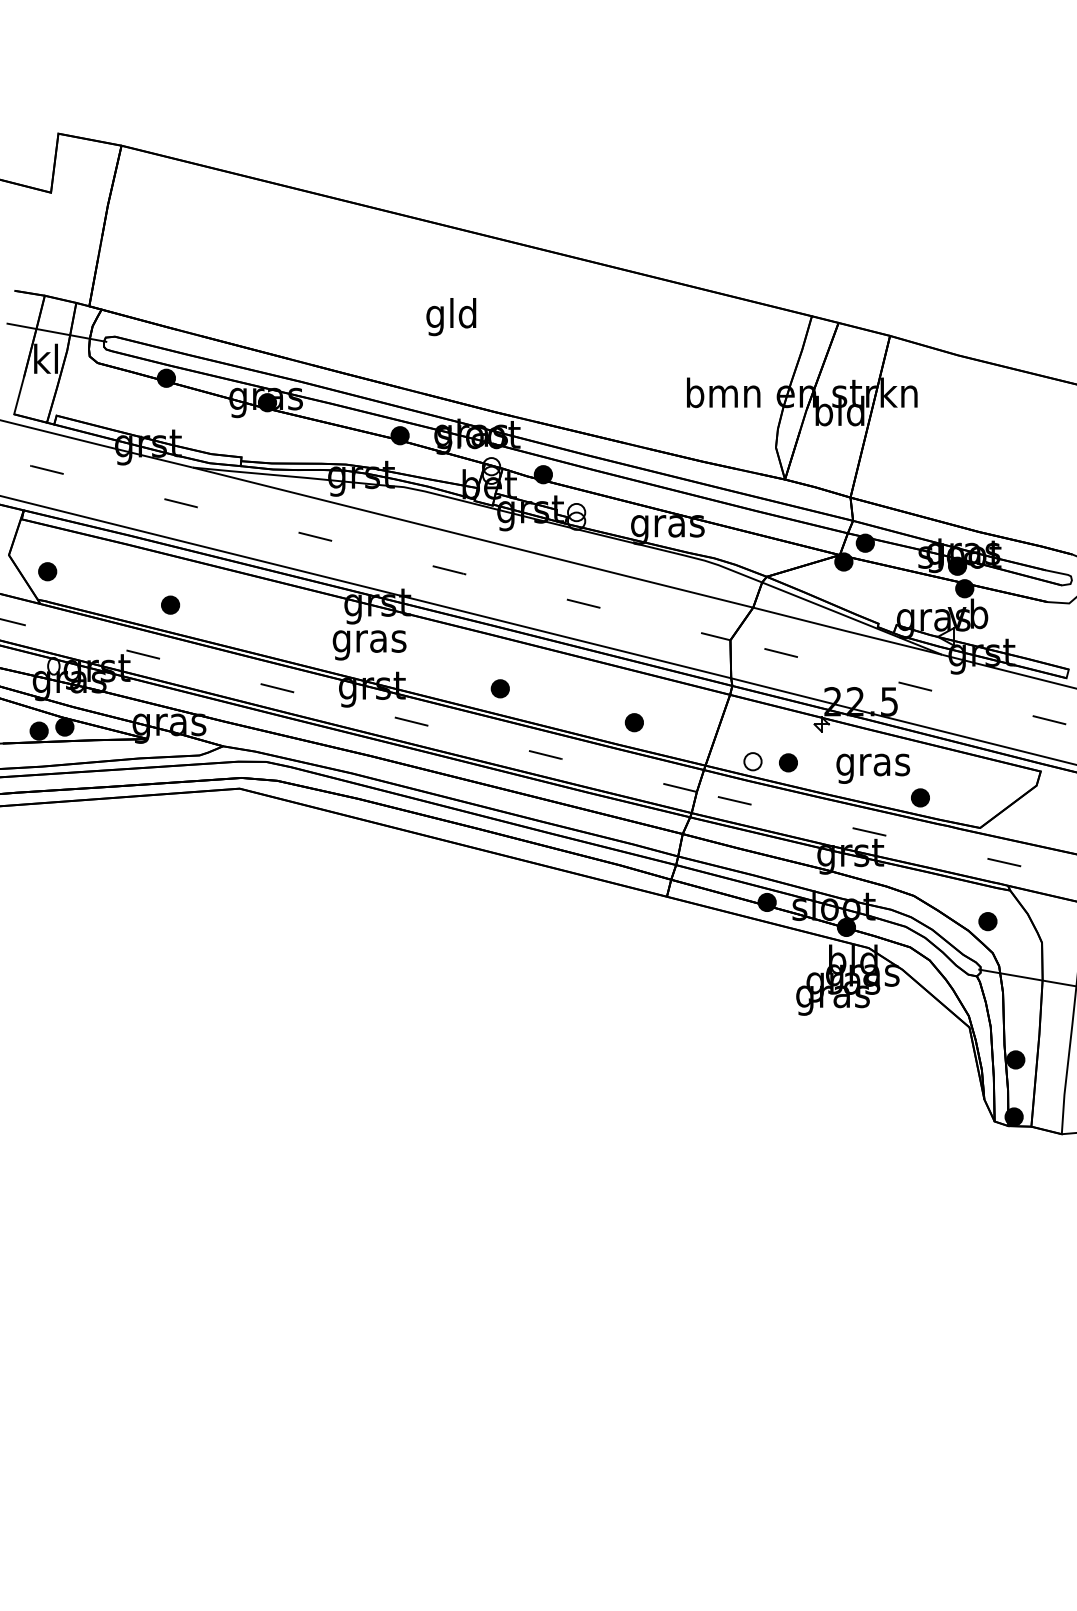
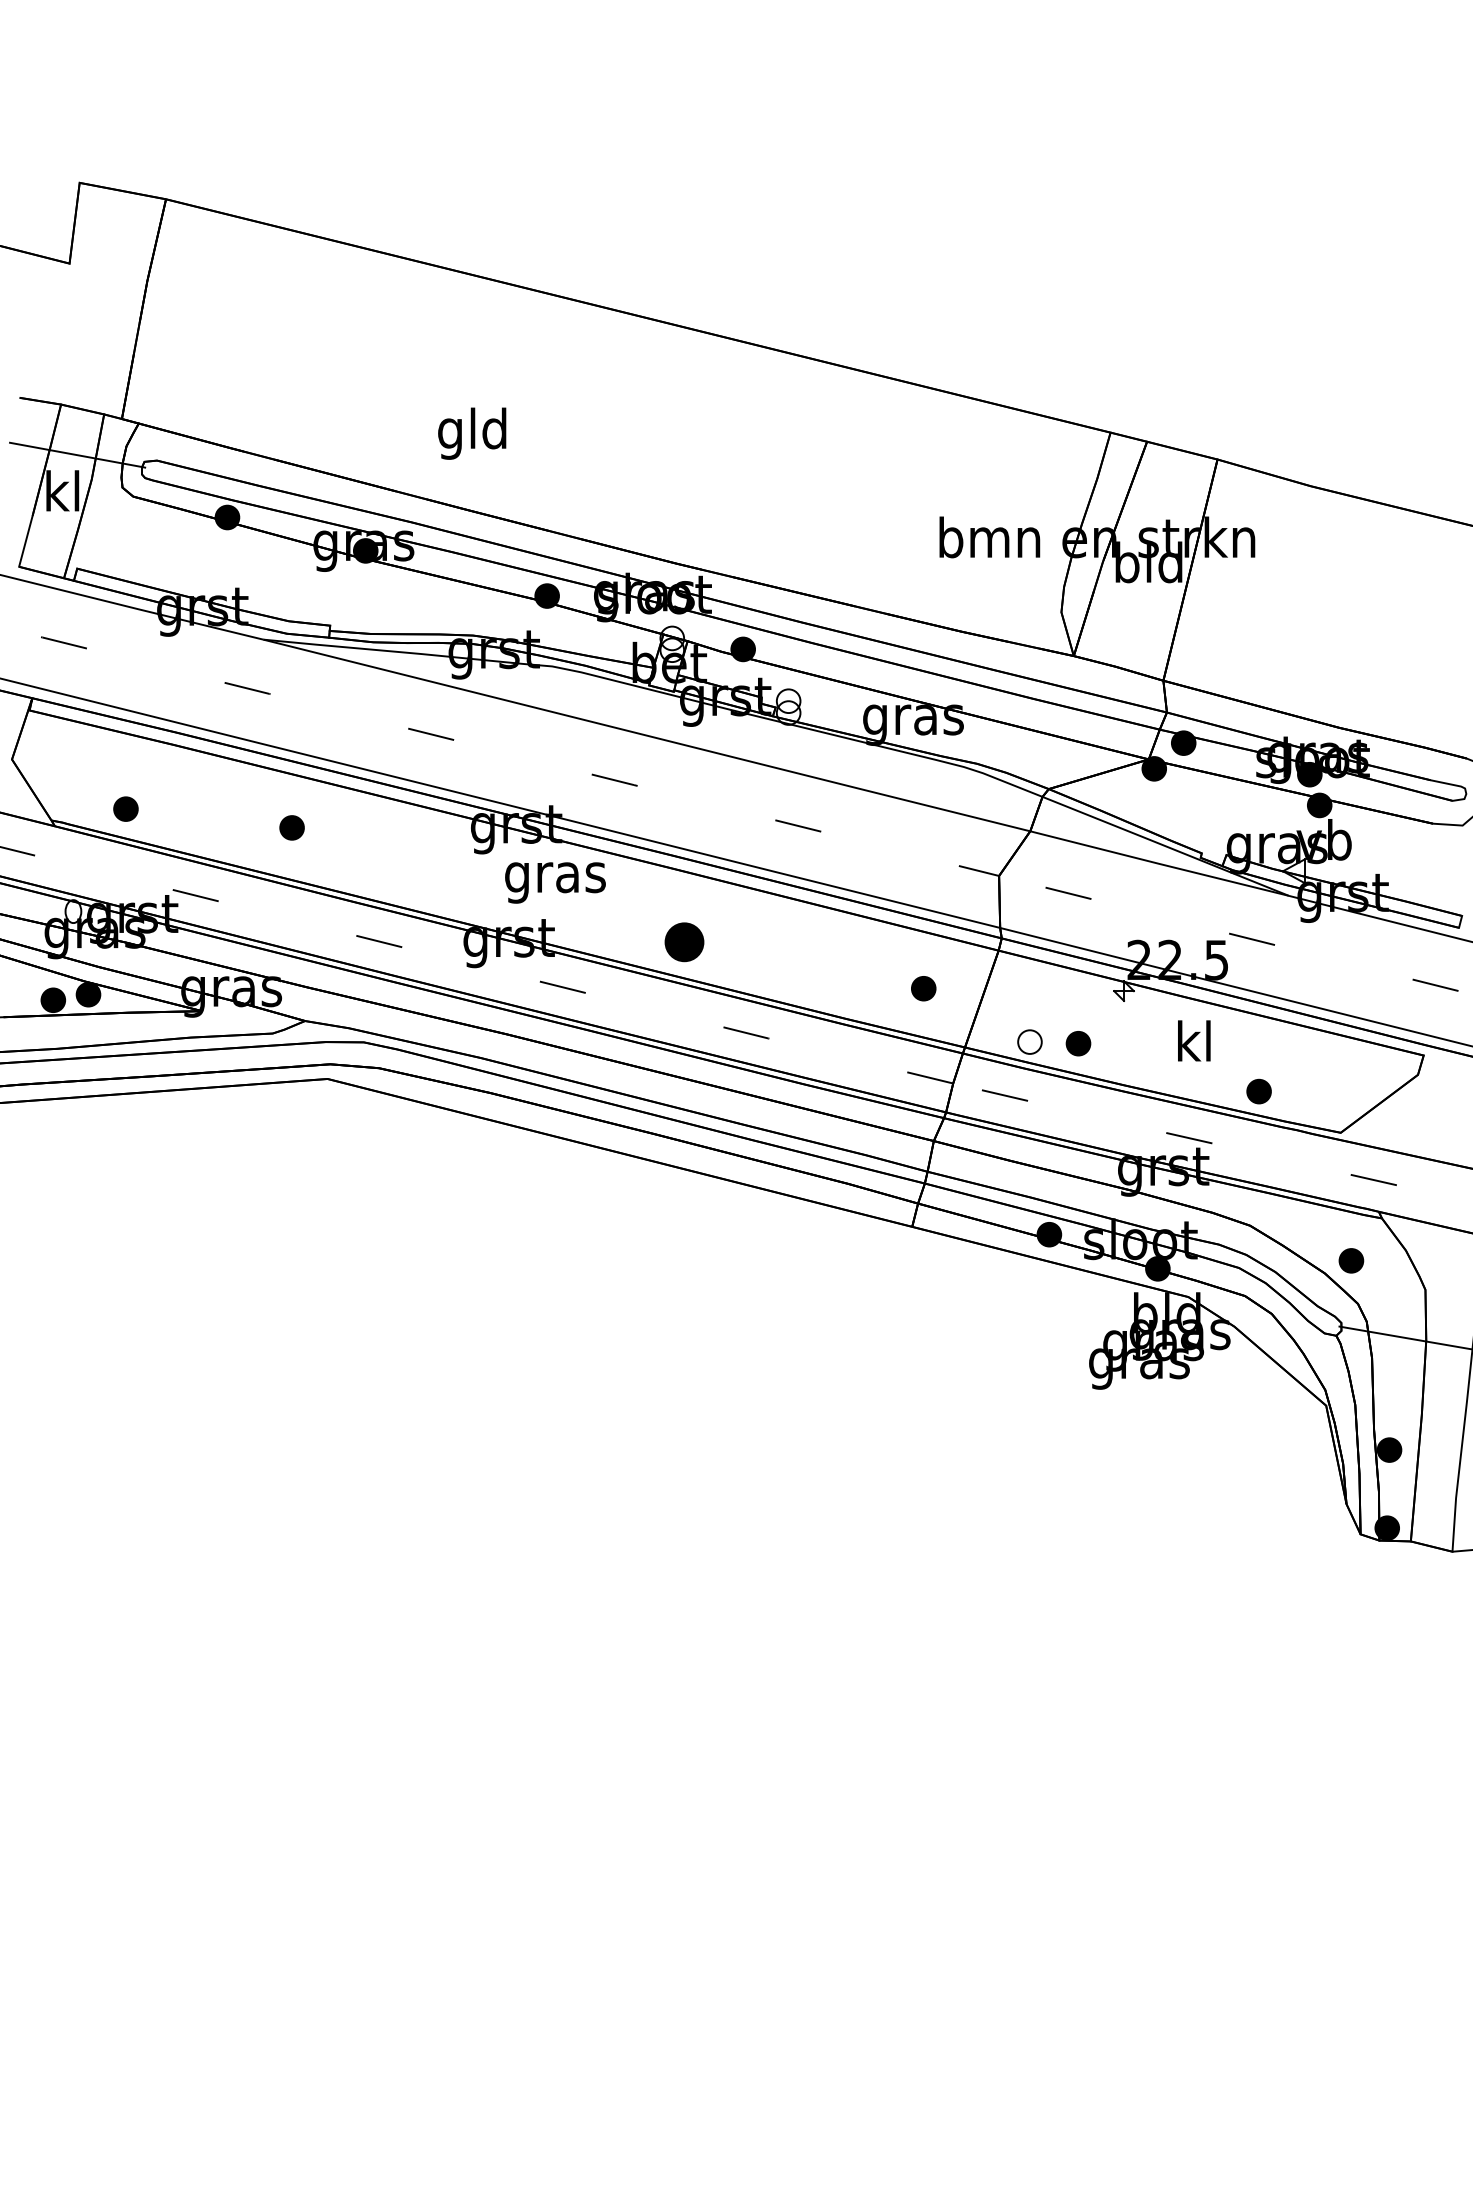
text: (451, 316) -> (472, 433), moved
part: (47, 571) -> (125, 808), moved
part: (170, 604) -> (291, 827), moved
text: (369, 645) -> (555, 882), moved
part: (499, 688) -> (683, 942), size x1.6
part: (634, 722) -> (923, 988), moved
text: (873, 764) -> (1194, 1046), gras -> kl

